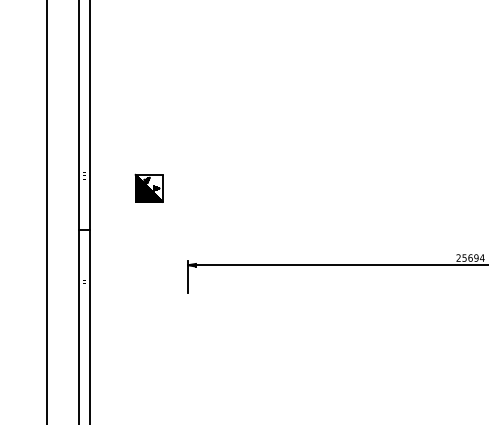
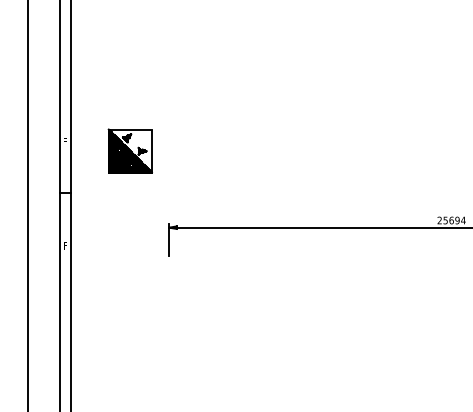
part: (148, 187) -> (129, 149), size x1.6

